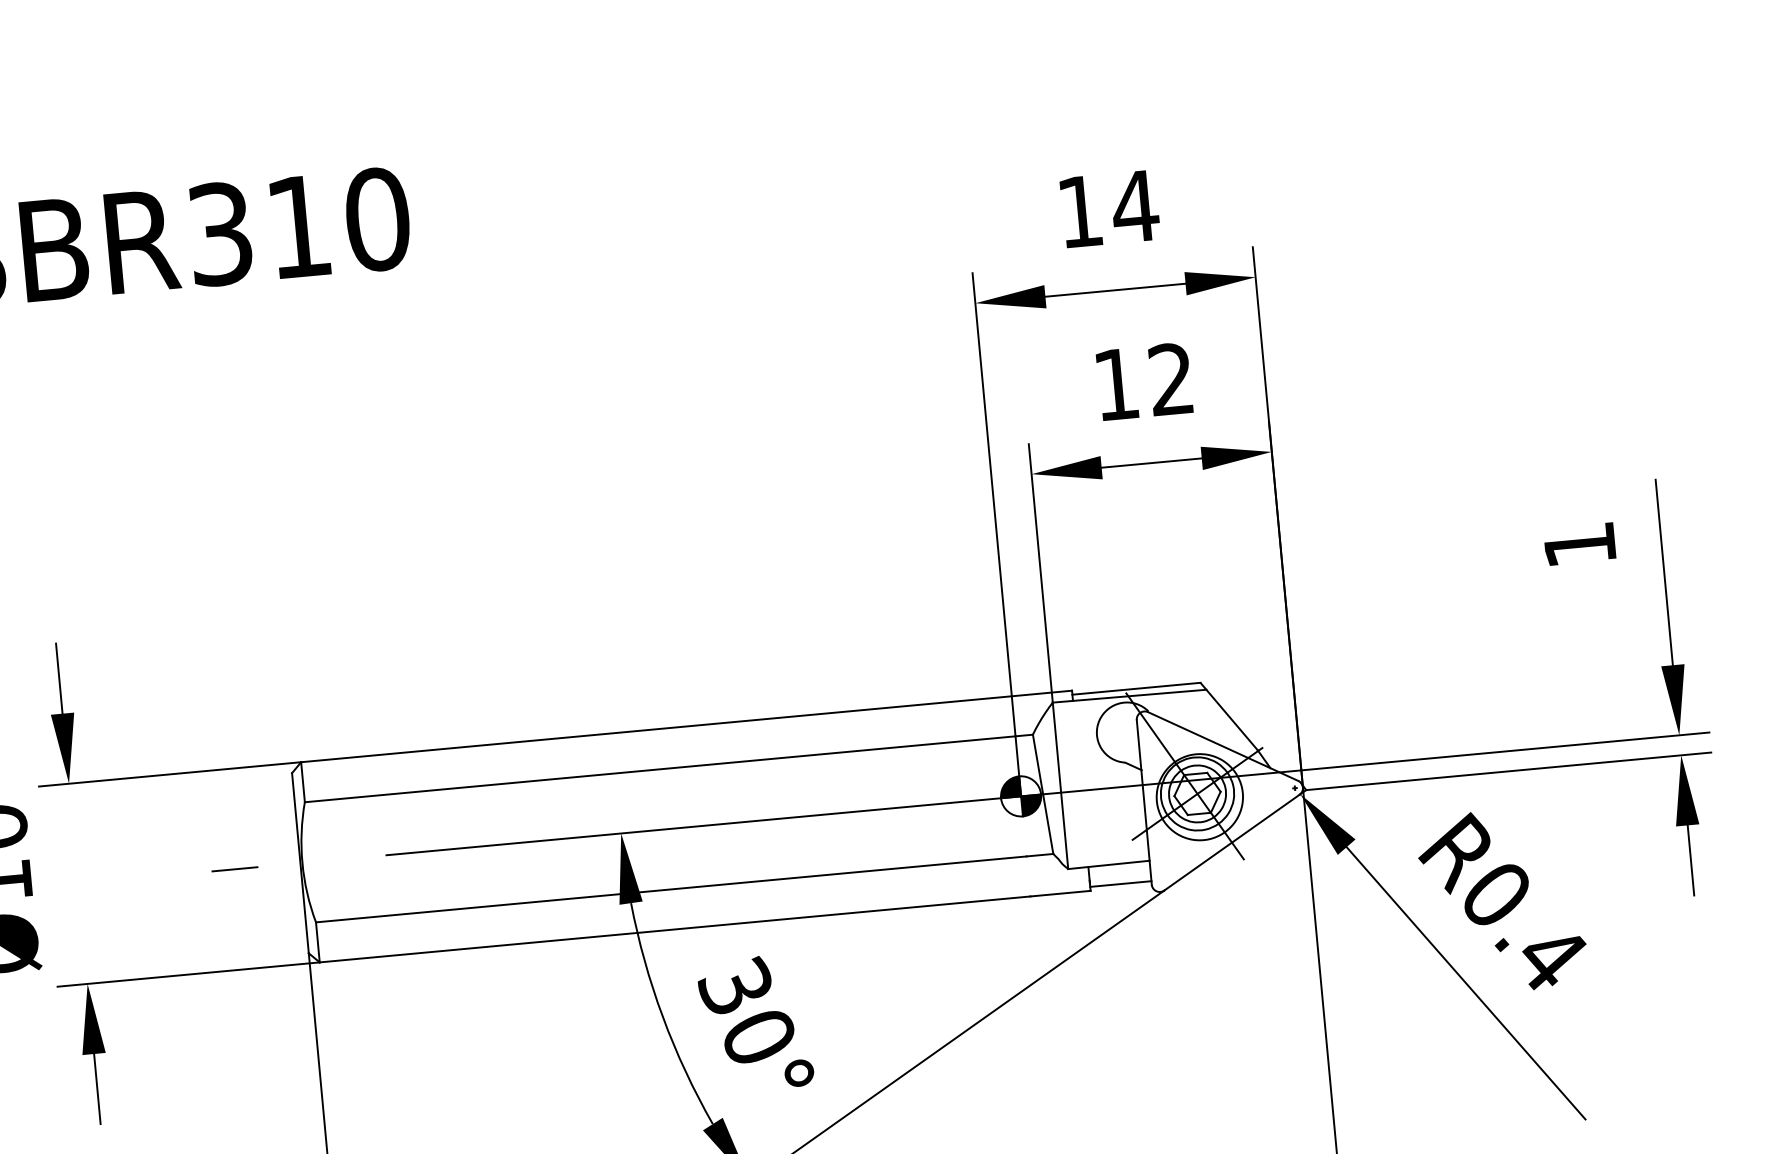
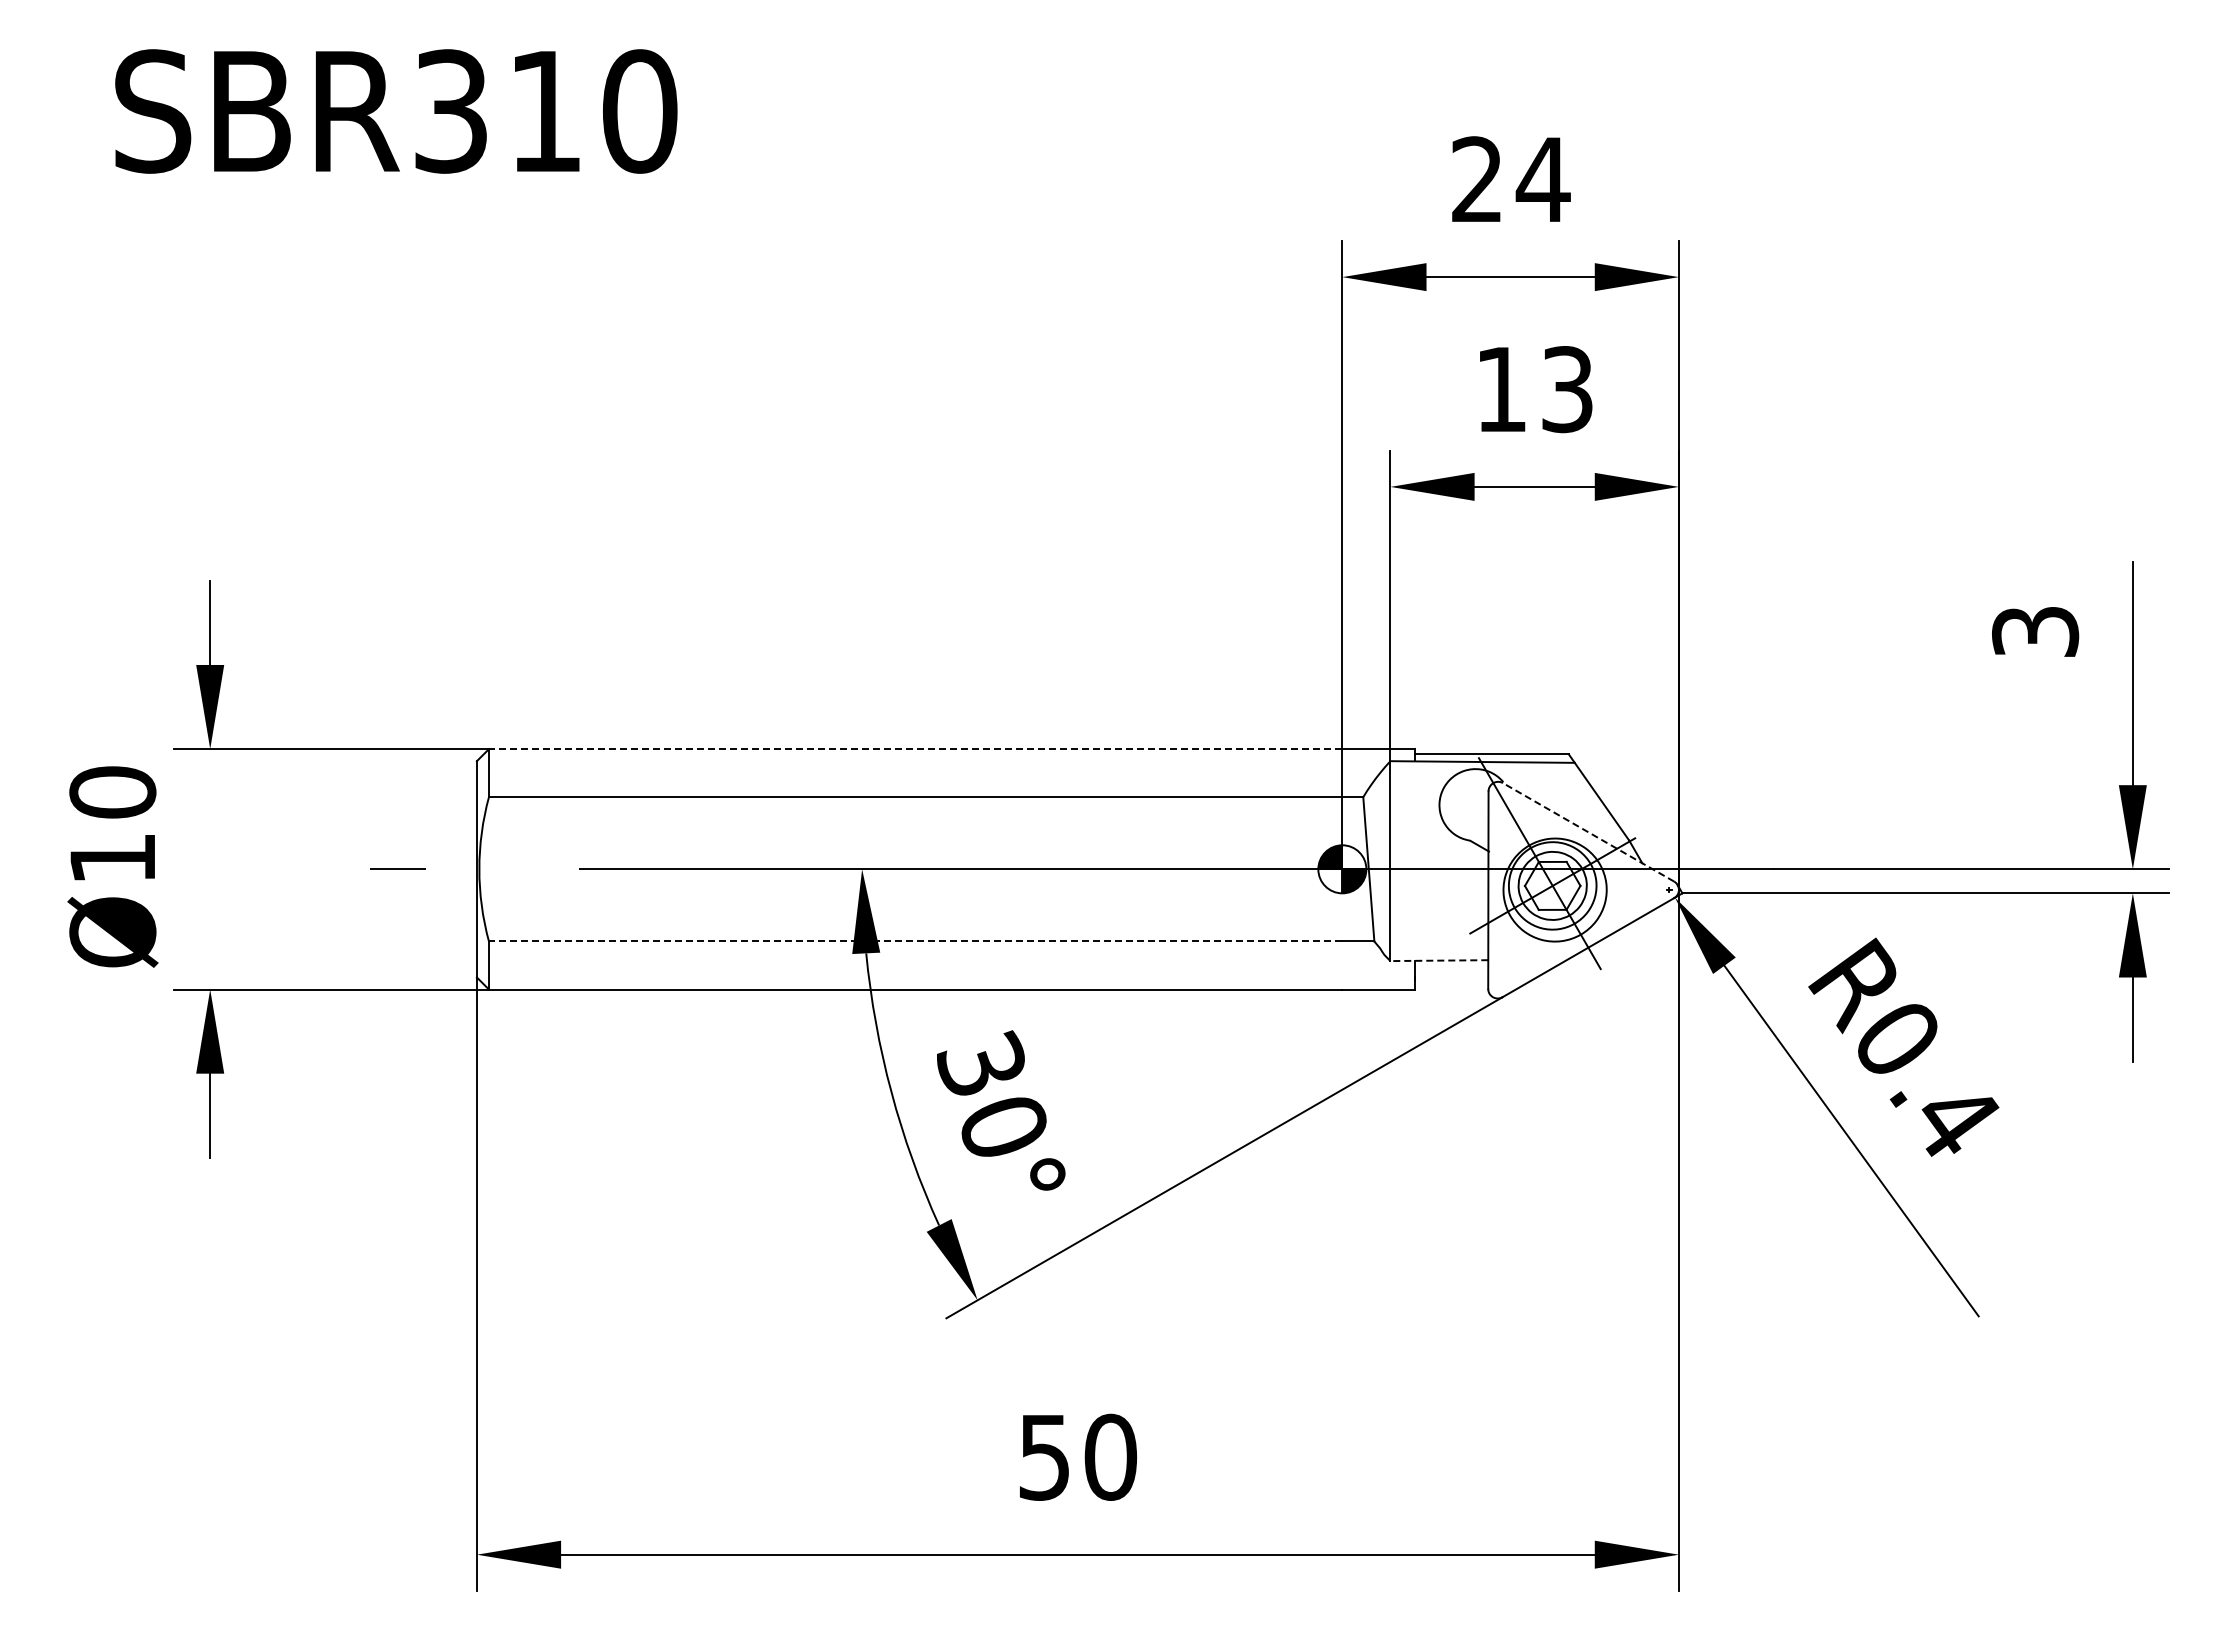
text: (1079, 210) -> (1476, 178), 14 -> 24
text: (1171, 379) -> (1567, 389), 12 -> 13
text: (1579, 544) -> (2035, 631), 1 -> 3
line: (656, 729) -> (915, 749), solid -> dashed
line: (1223, 746) -> (1588, 832), solid -> dashed
line: (1109, 864) -> (1439, 960), solid -> dashed
line: (1120, 883) -> (1451, 984), removed
line: (671, 889) -> (915, 941), solid -> dashed

